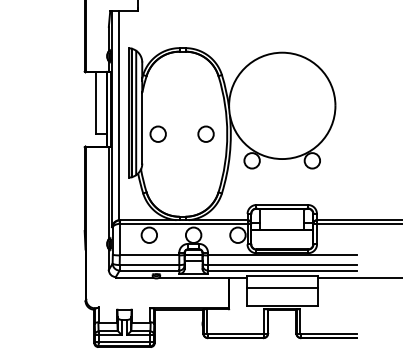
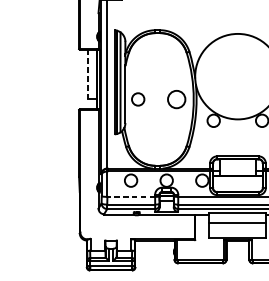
line: (96, 103) -> (88, 74), solid -> dashed
circle: (205, 133) -> (176, 98), size x1.4
line: (149, 255) -> (131, 196), solid -> dashed

